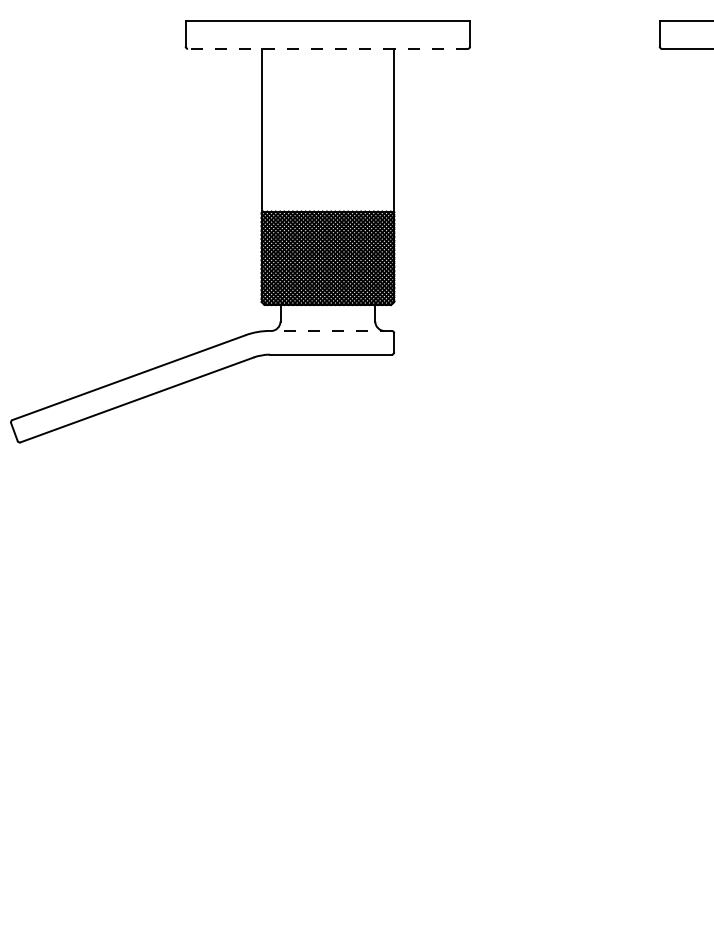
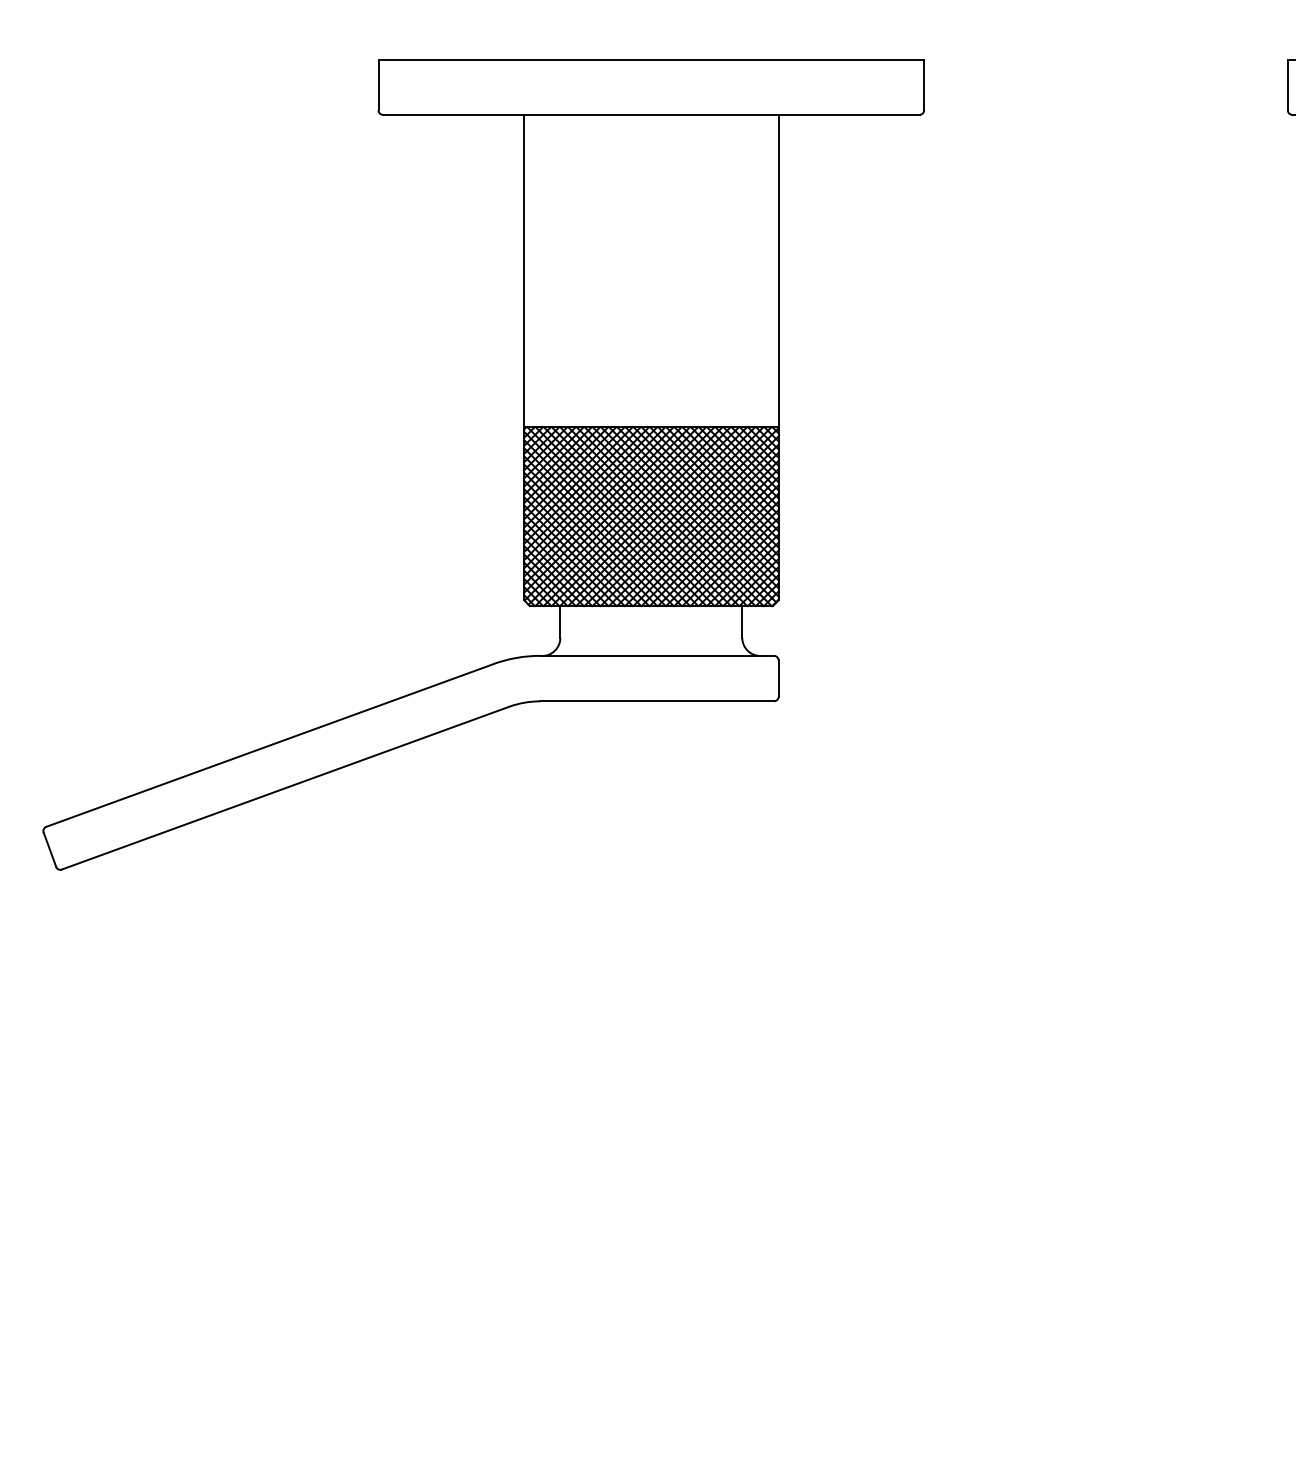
line: (327, 48) -> (650, 114), dashed -> solid
line: (330, 330) -> (656, 654), dashed -> solid

